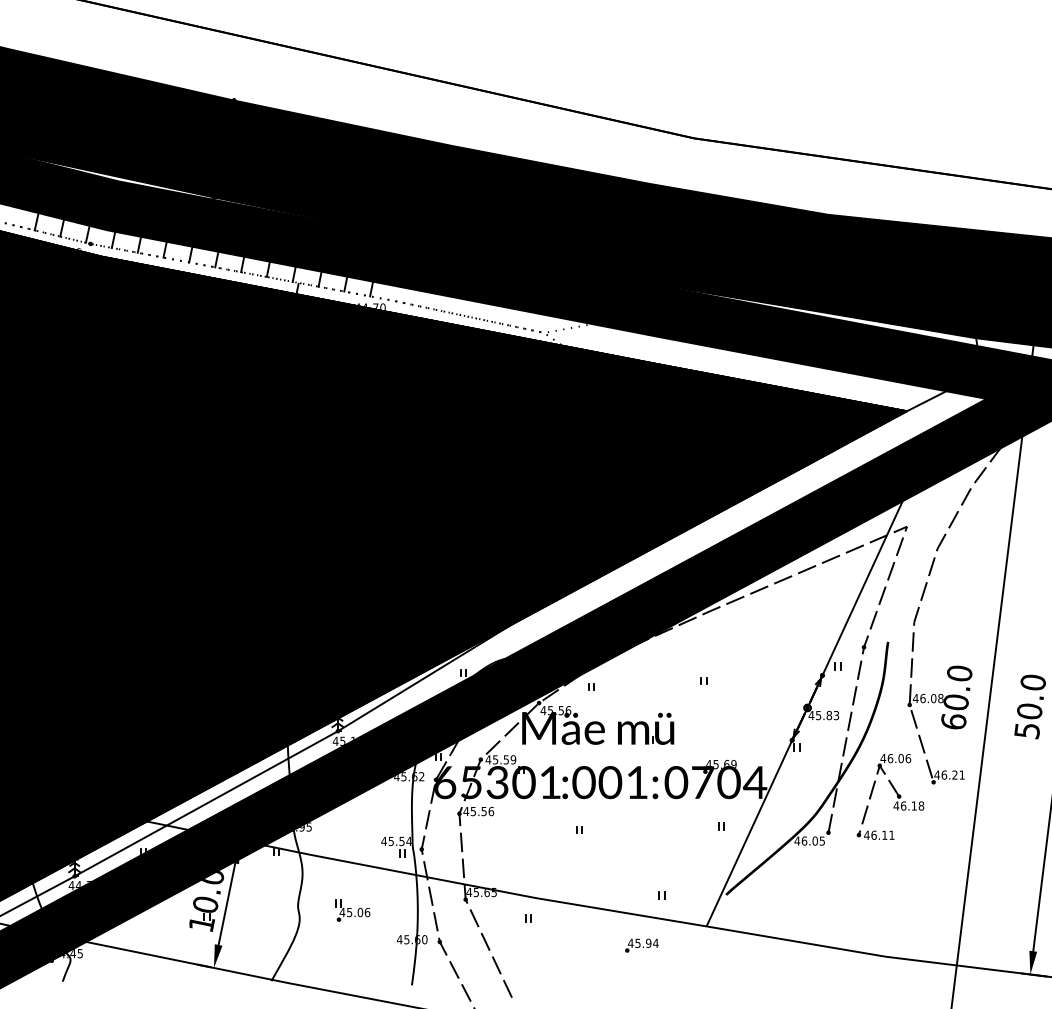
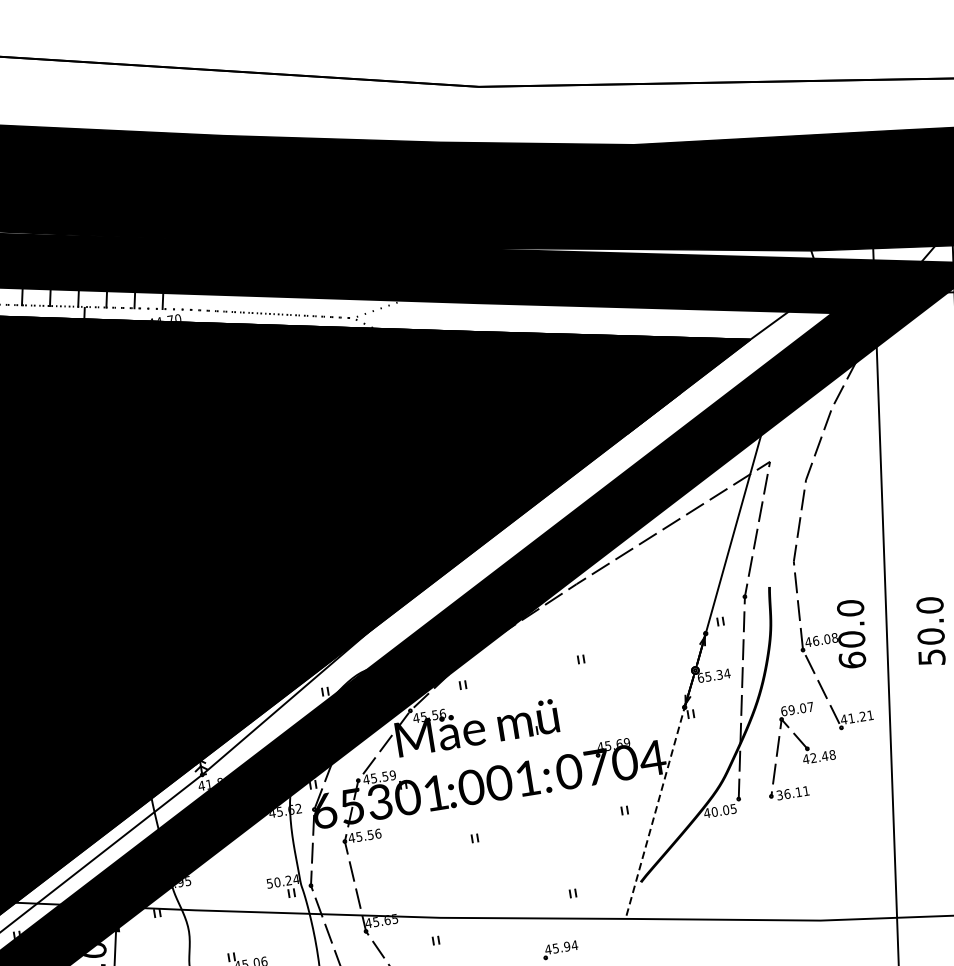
text: (823, 715) -> (713, 675), 45.83 -> 65.34
text: (347, 740) -> (213, 782), 45.18 -> 41.88
text: (895, 758) -> (797, 709), 46.06 -> 69.07
text: (944, 774) -> (851, 717), 46.21 -> 41.21
text: (908, 805) -> (818, 756), 46.18 -> 42.48
line: (750, 831) -> (655, 810), solid -> dashed
text: (866, 834) -> (779, 794), 46.11 -> 36.11
text: (804, 840) -> (714, 811), 46.05 -> 40.05
text: (392, 841) -> (278, 882), 45.54 -> 50.24

